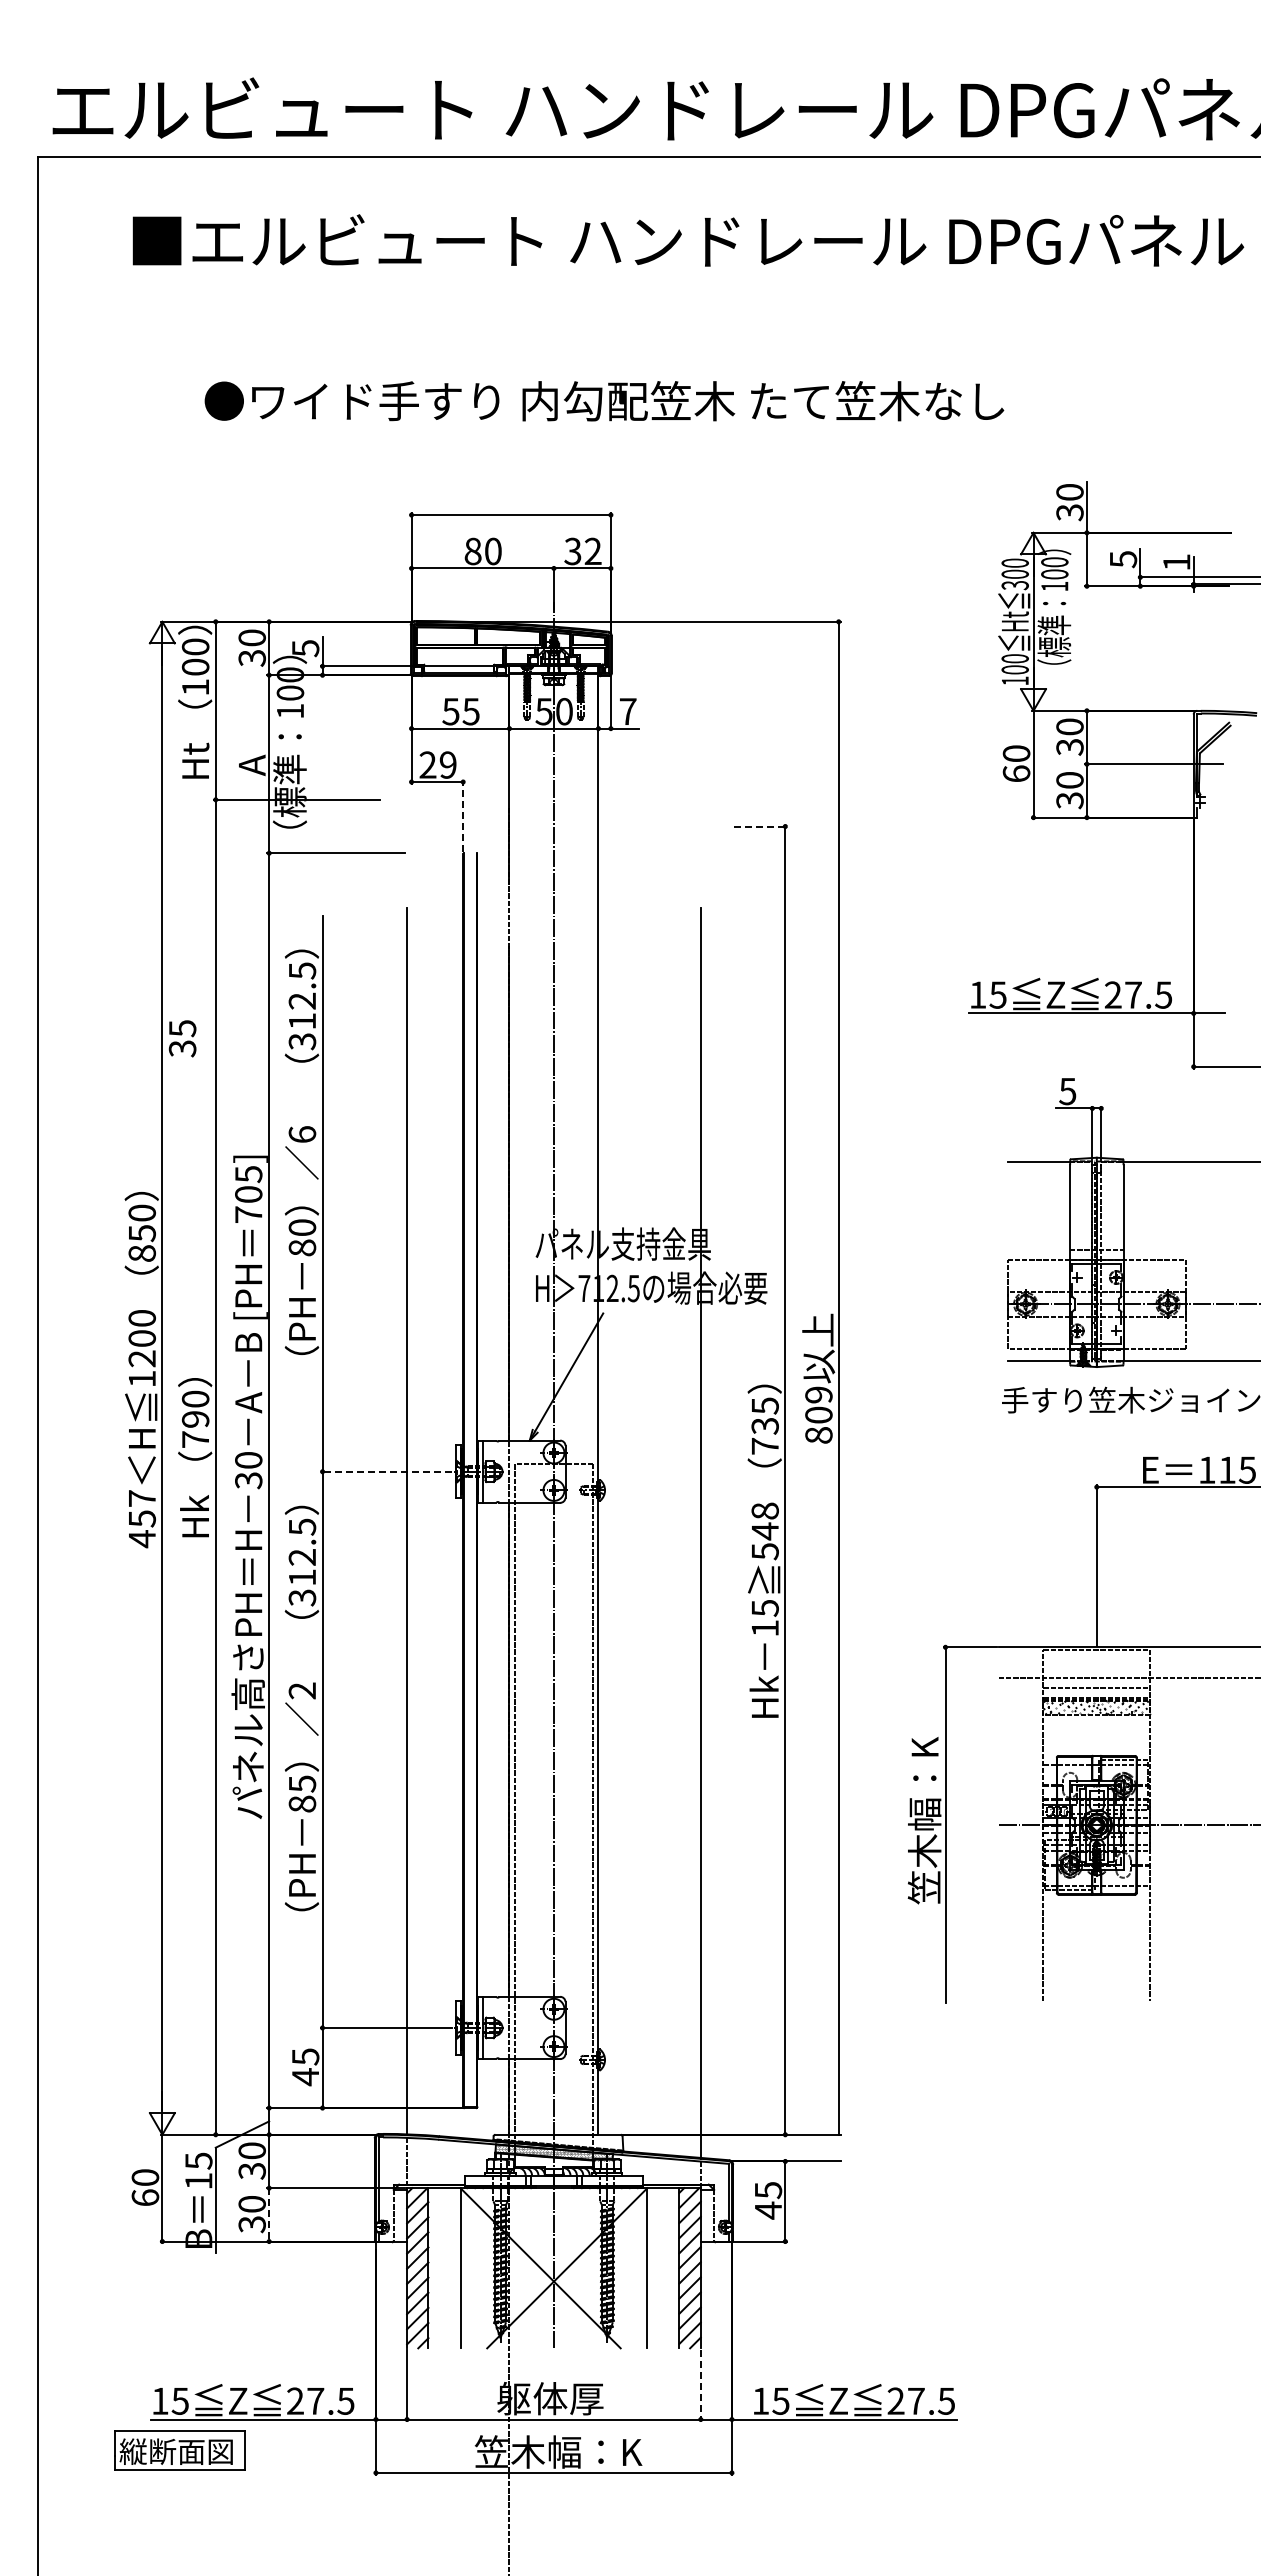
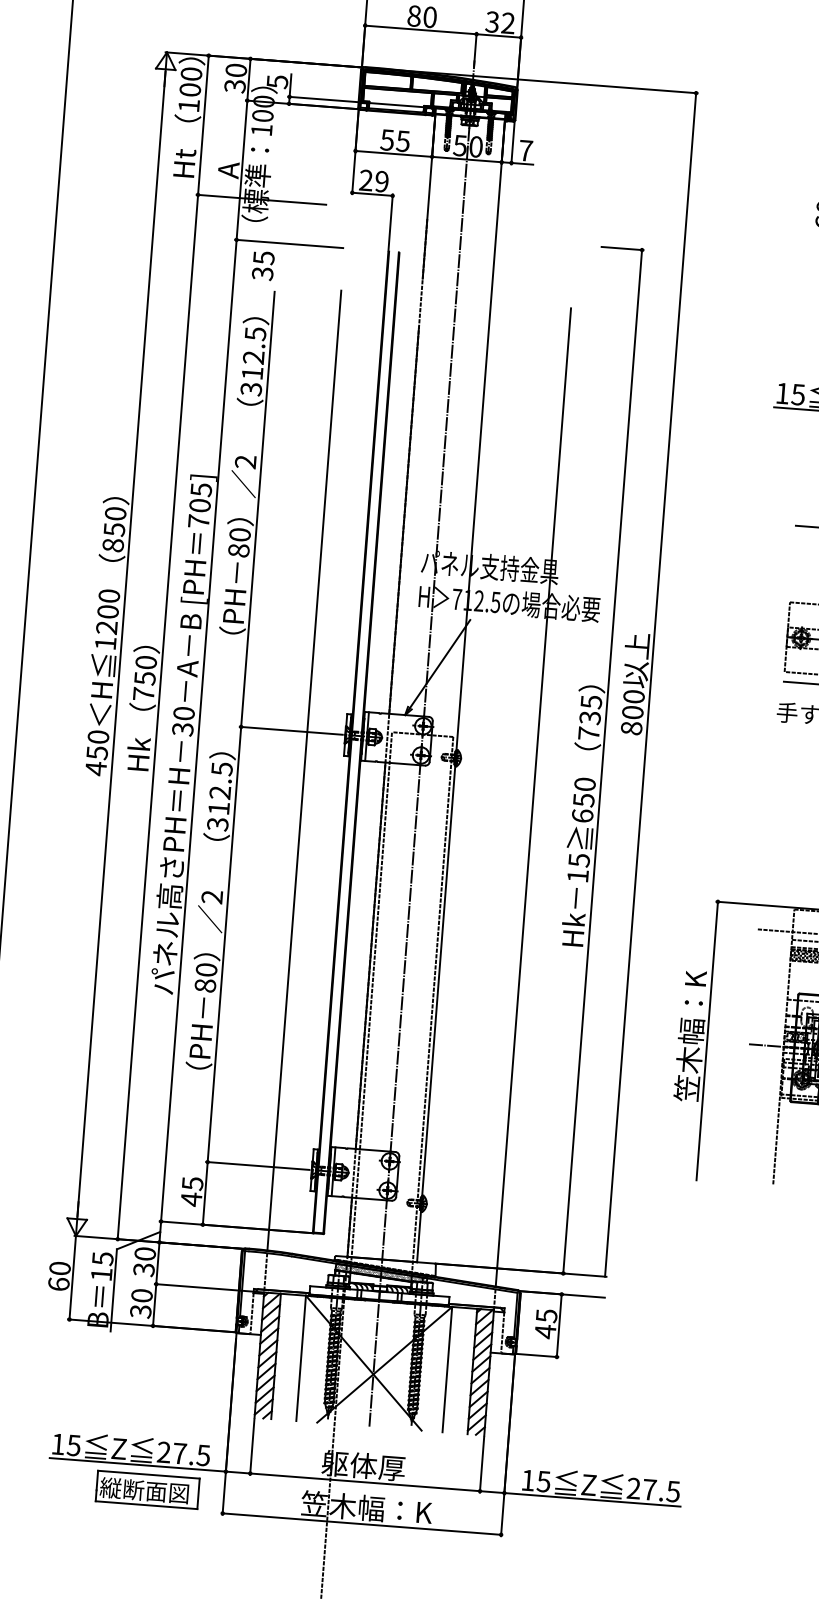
line: (463, 815) -> (390, 222), dashed -> solid
line: (760, 826) -> (622, 248), dashed -> solid
text: (182, 1038) -> (263, 265), moved
text: (302, 1134) -> (245, 461), 6 -> 2
text: (818, 1394) -> (633, 696), 809 -> 800
text: (195, 1419) -> (144, 678), 790 -> 750
line: (386, 1471) -> (291, 730), dashed -> solid
text: (142, 1498) -> (98, 737), 457 -> 450
text: (764, 1531) -> (583, 800), 548 -> 650
text: (302, 1783) -> (206, 969), 85 -> 80
line: (269, 2214) -> (154, 1304), dashed -> solid
line: (700, 2385) -> (481, 1464), dashed -> solid
part: (179, 2450) -> (147, 1489), moved

